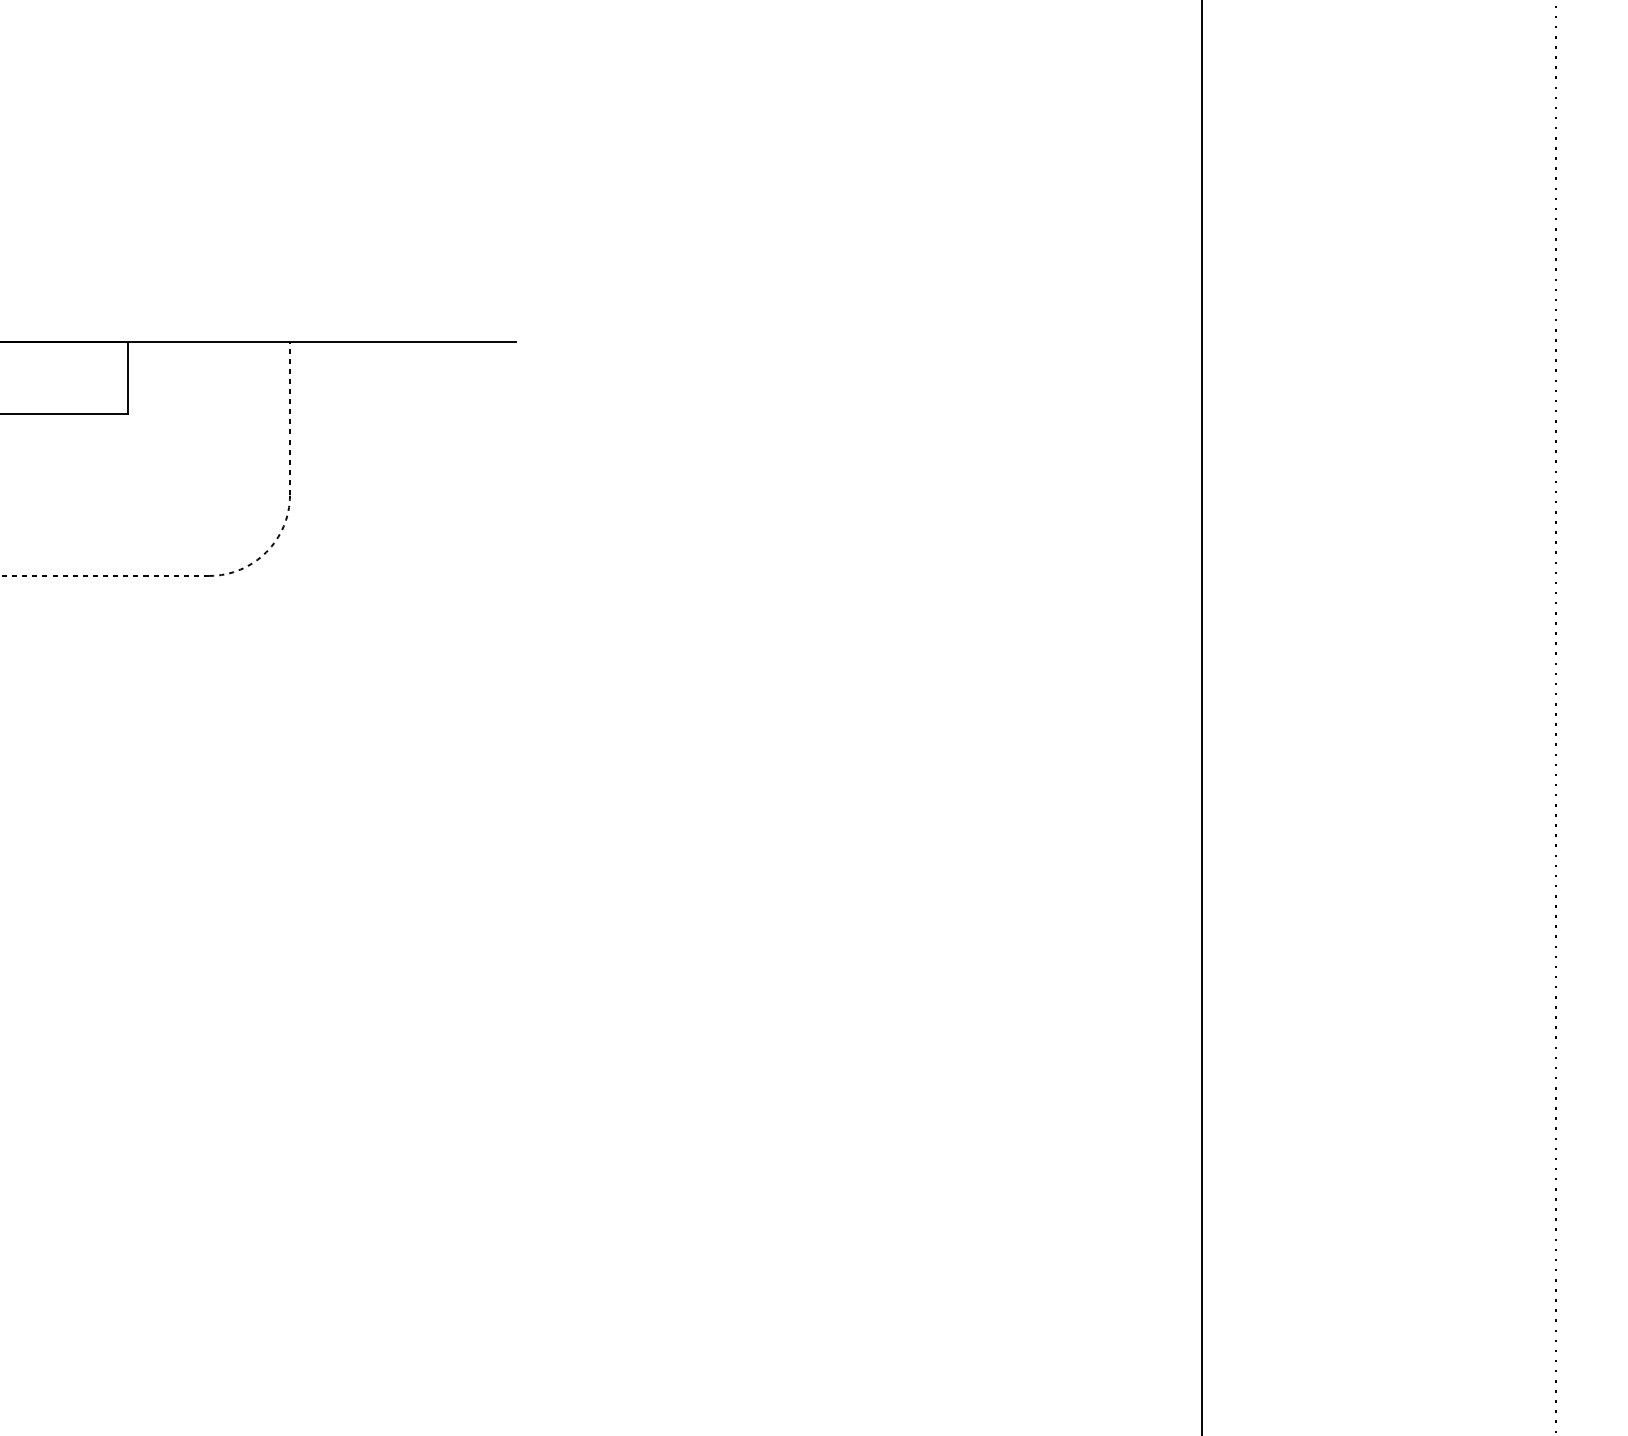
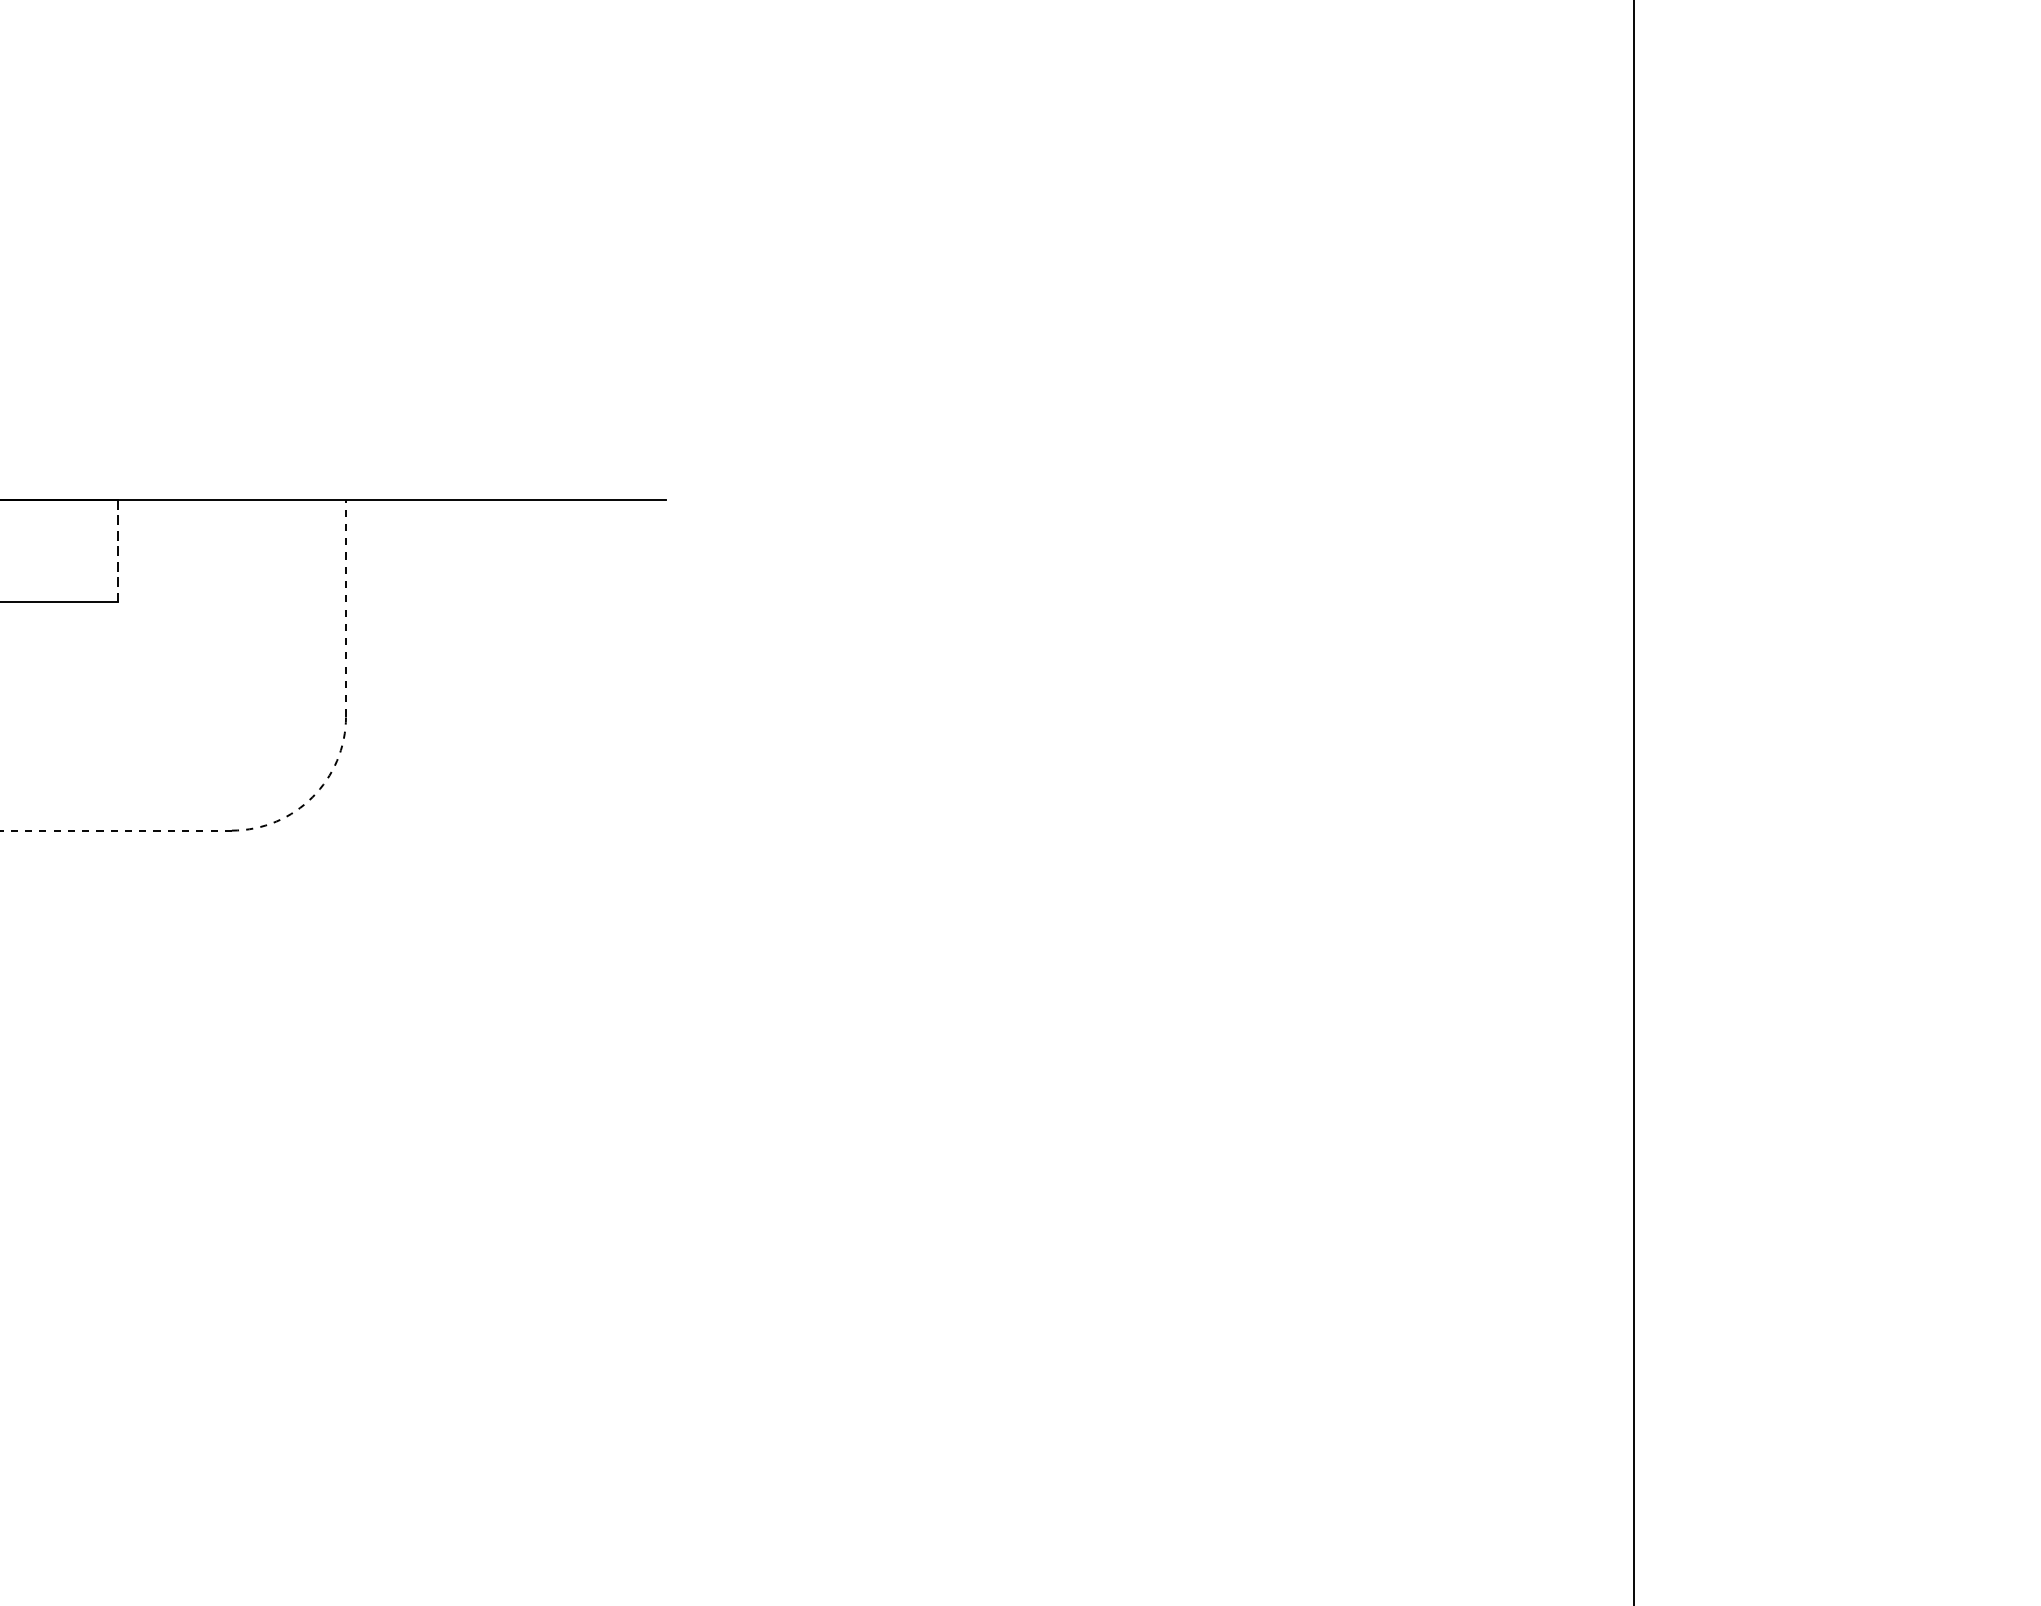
line: (128, 378) -> (118, 551), solid -> dashed

